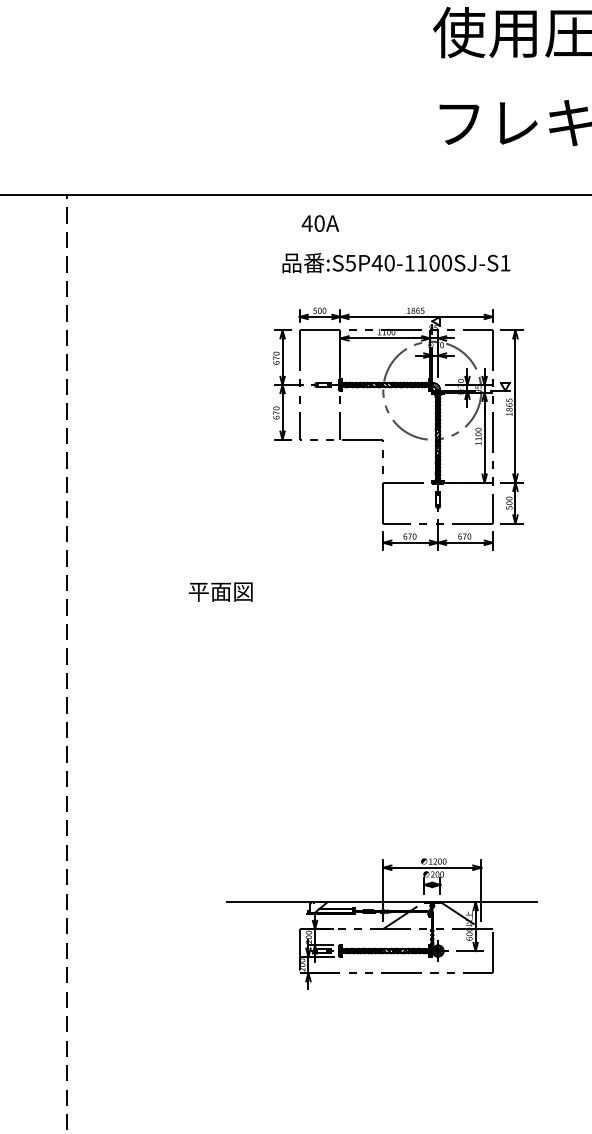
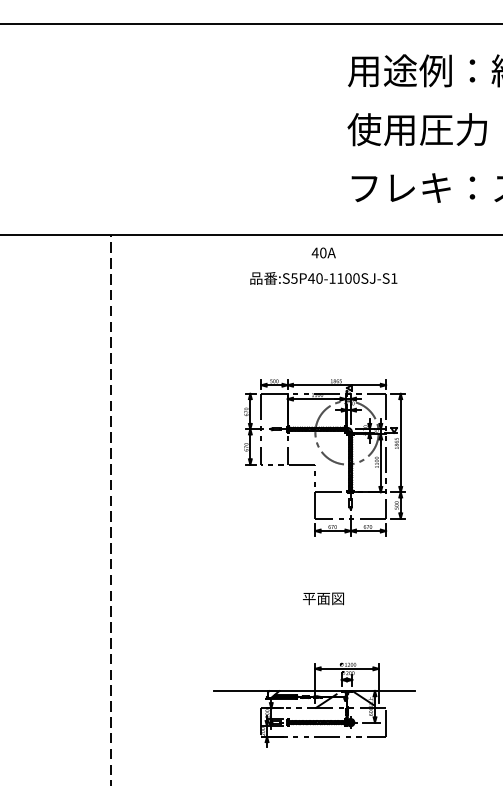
text: (319, 222) -> (323, 252), moved
part: (397, 428) -> (324, 457), moved
text: (220, 591) -> (323, 598), moved

